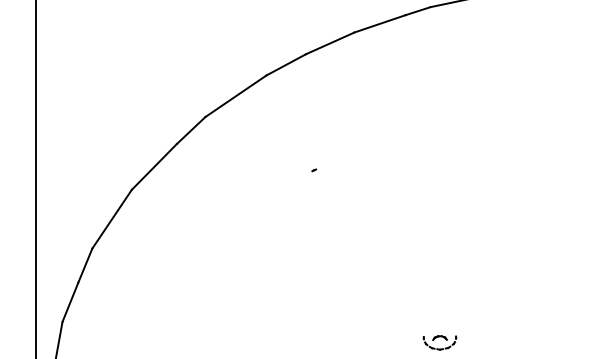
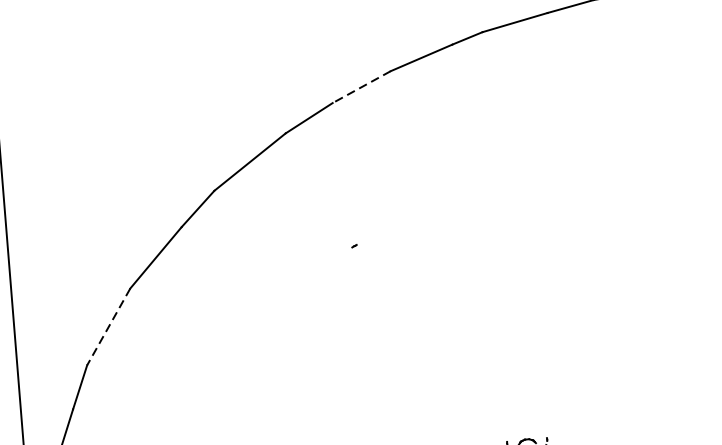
line: (330, 43) -> (362, 87), solid -> dashed
line: (111, 219) -> (108, 327), solid -> dashed

